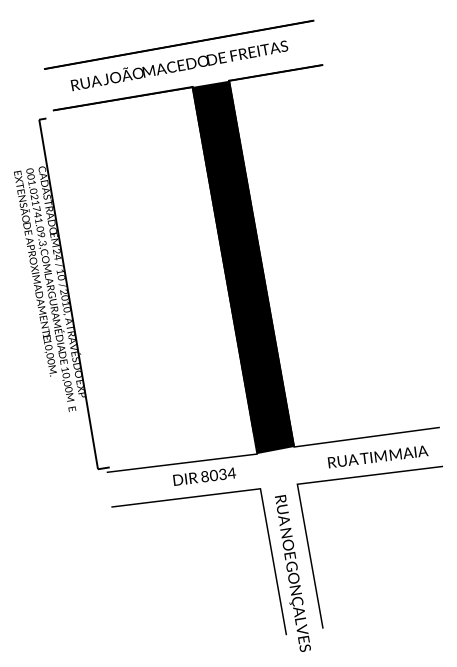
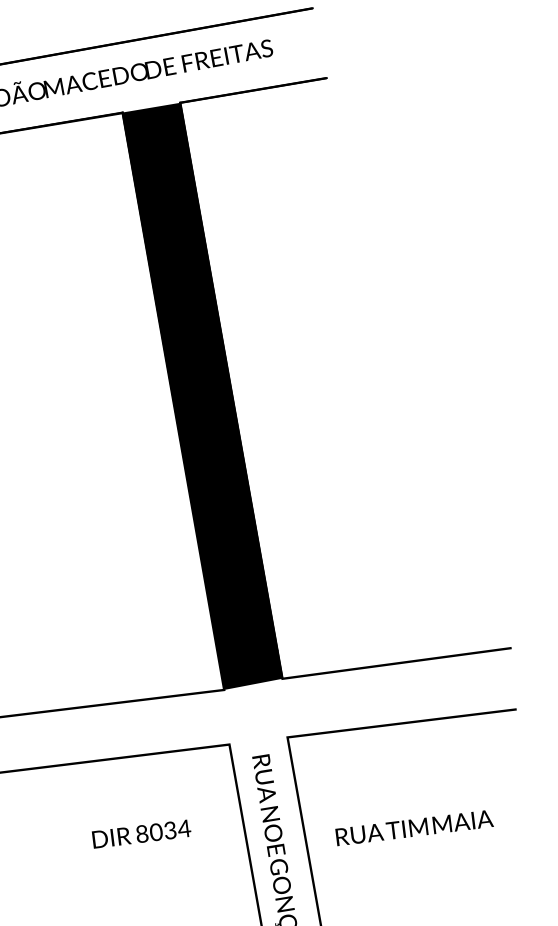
text: (377, 456) -> (413, 827), moved
text: (204, 476) -> (141, 833), moved

